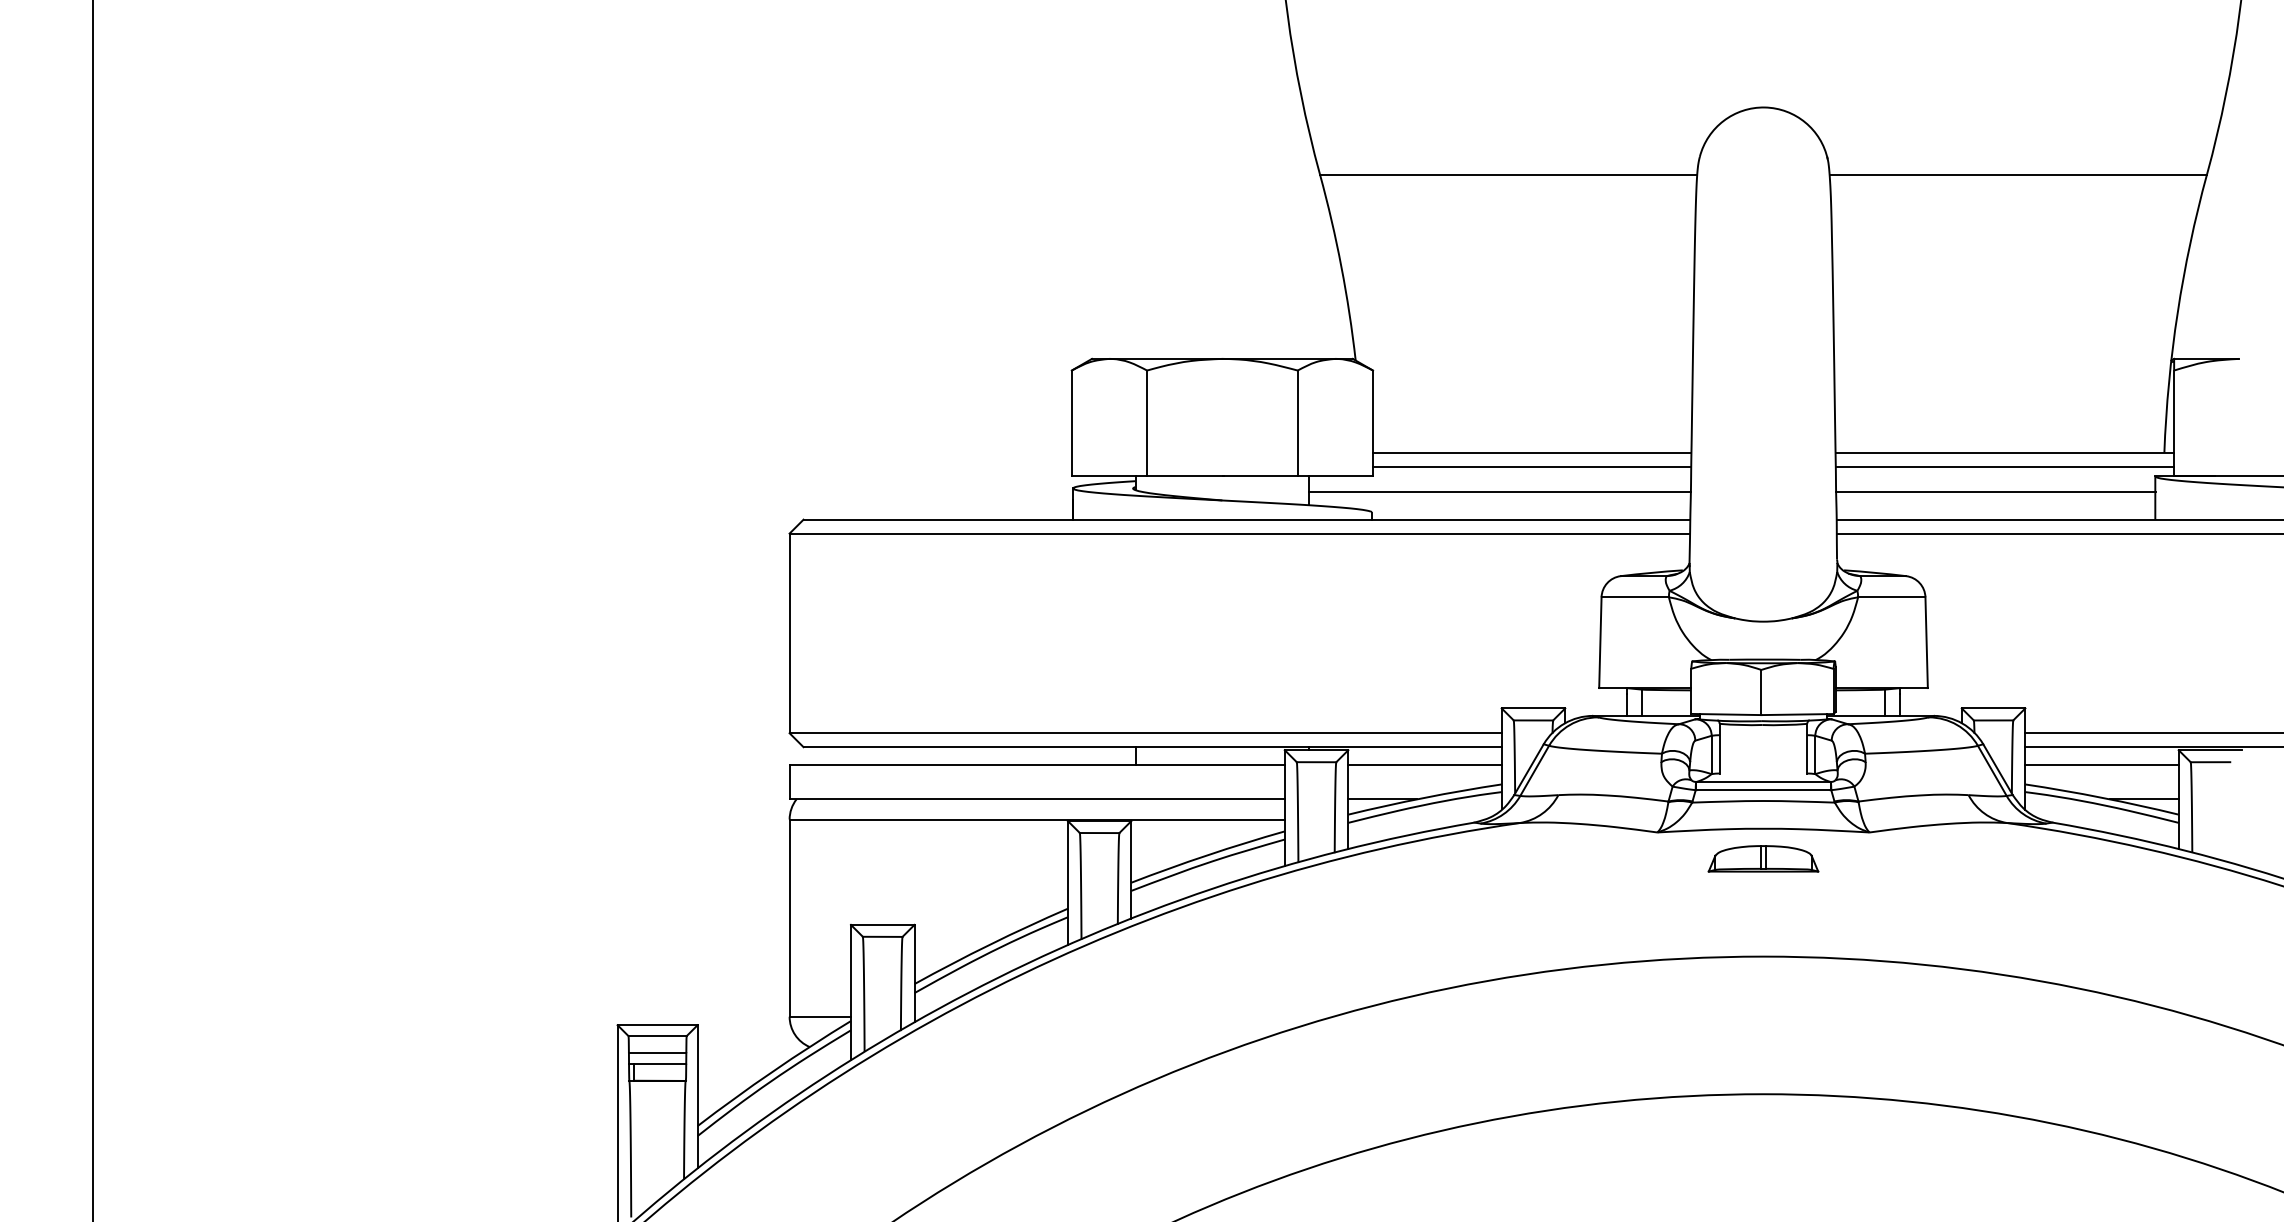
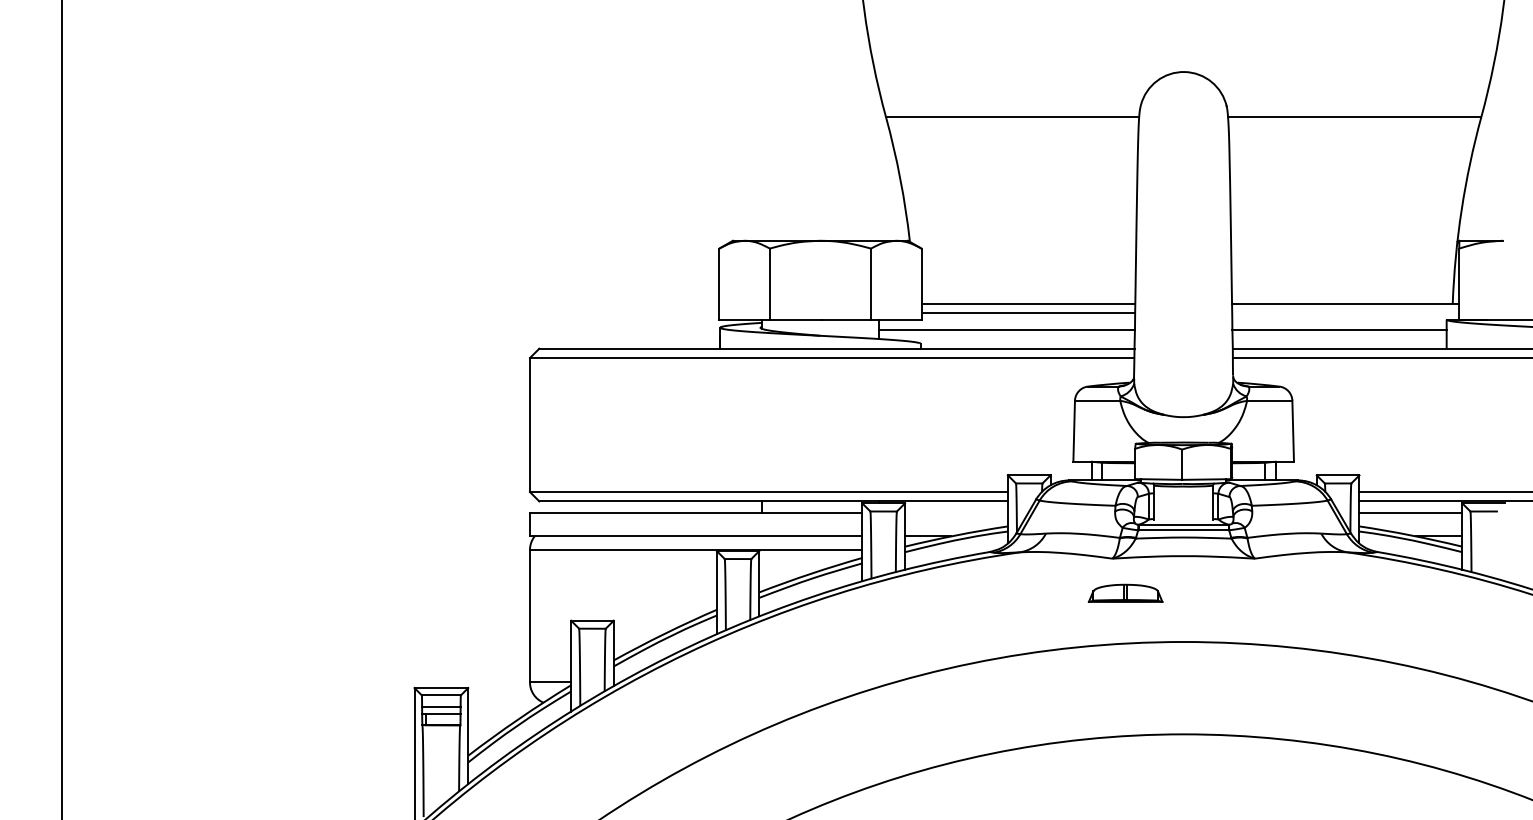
line: (2004, 467) -> (1345, 313), removed
line: (1423, 765) -> (955, 513), removed
part: (1763, 857) -> (1125, 592), moved

